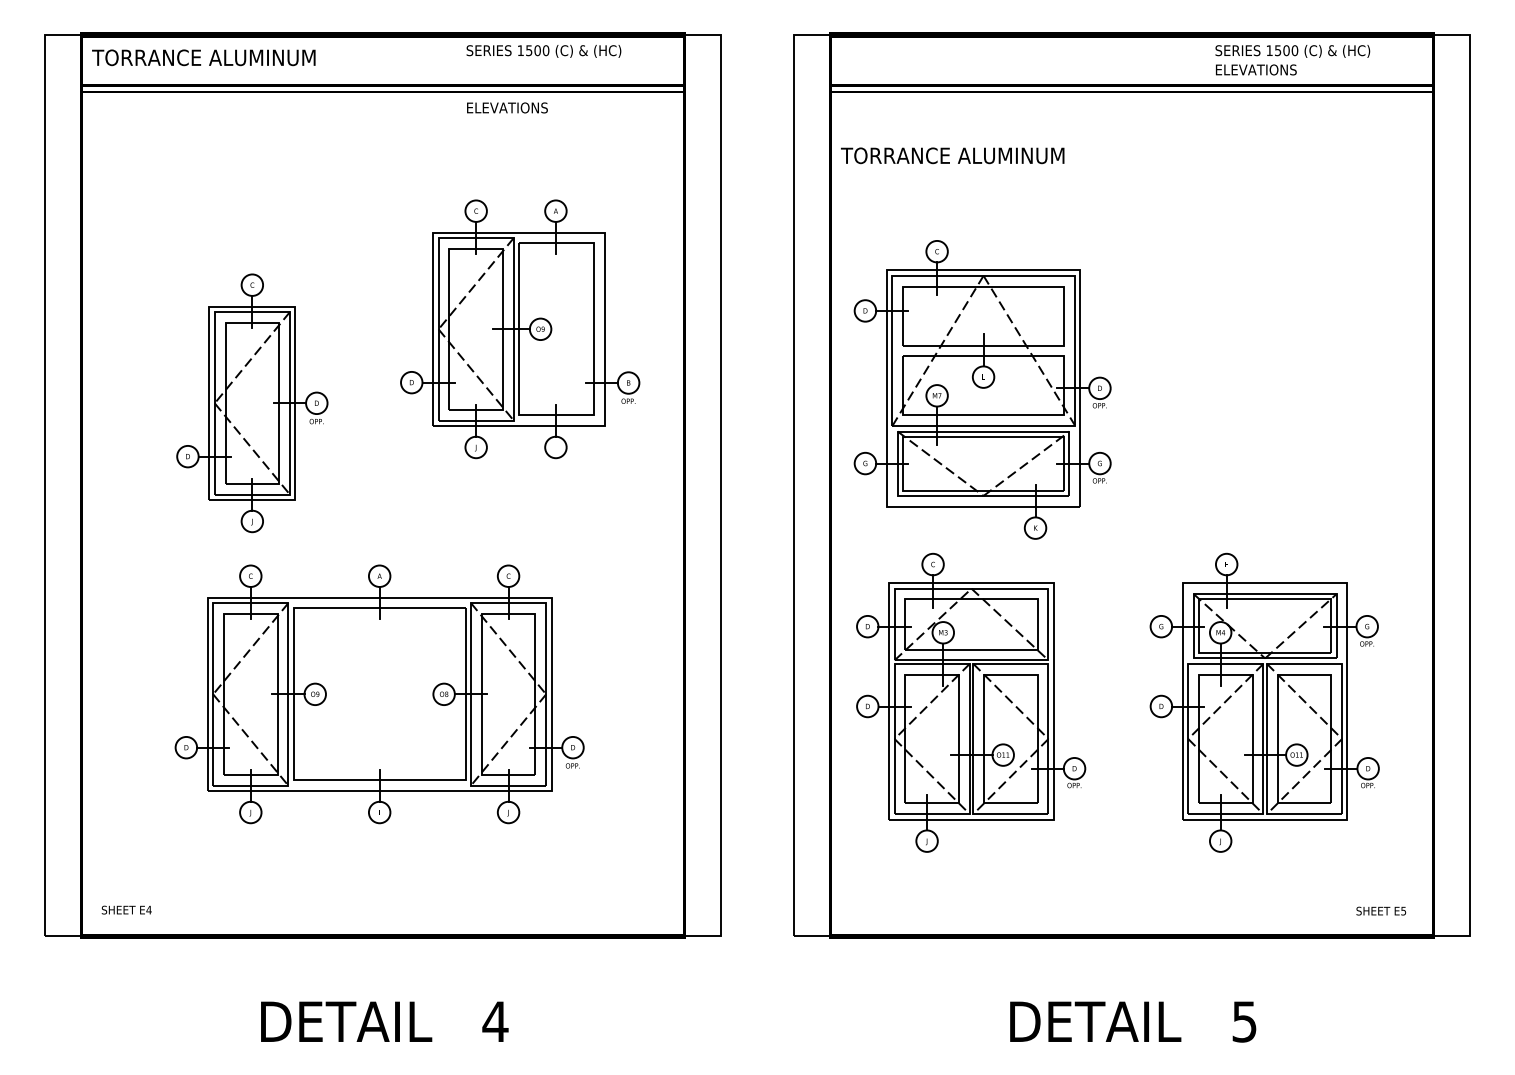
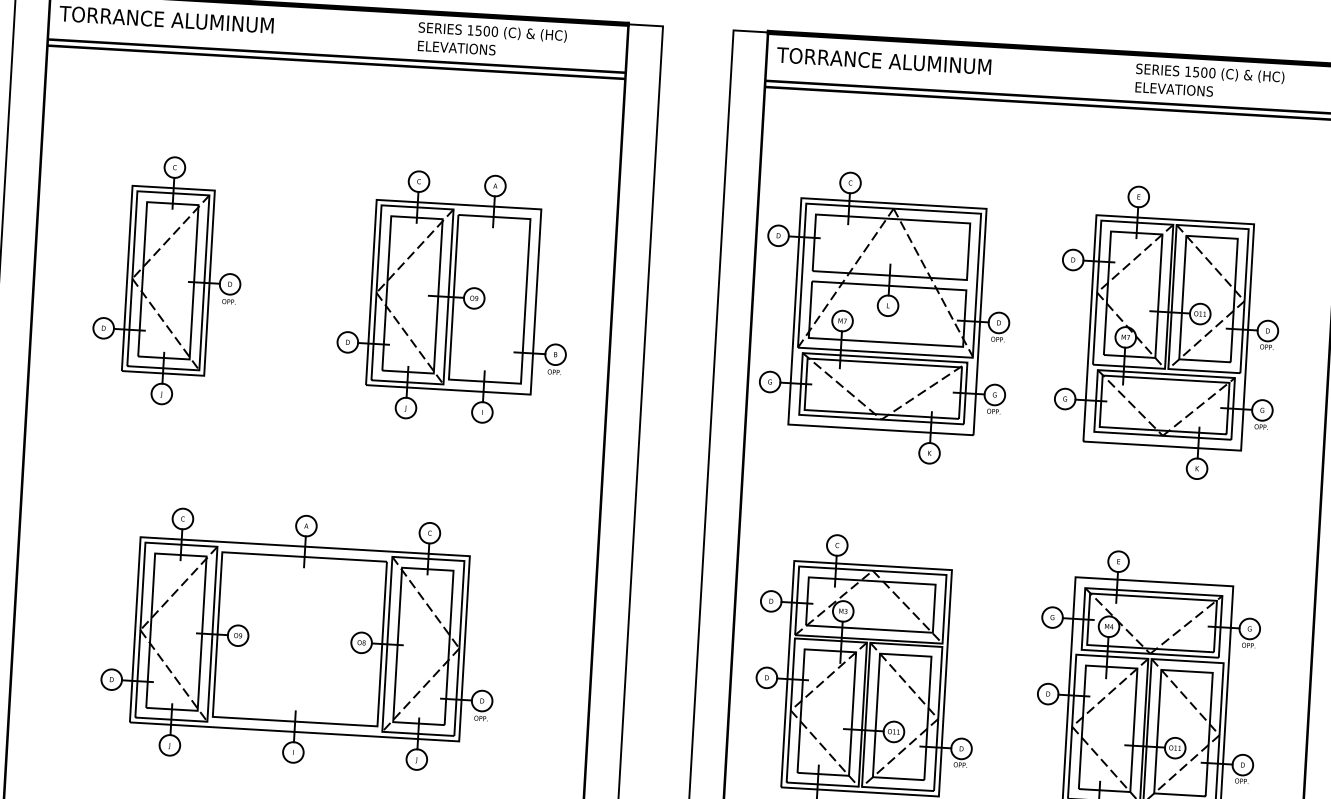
text: (507, 107) -> (456, 47), moved
text: (952, 155) -> (883, 60), moved
part: (1264, 323) -> (1168, 332), added
part: (982, 389) -> (886, 317), moved
part: (252, 403) -> (168, 280), moved

